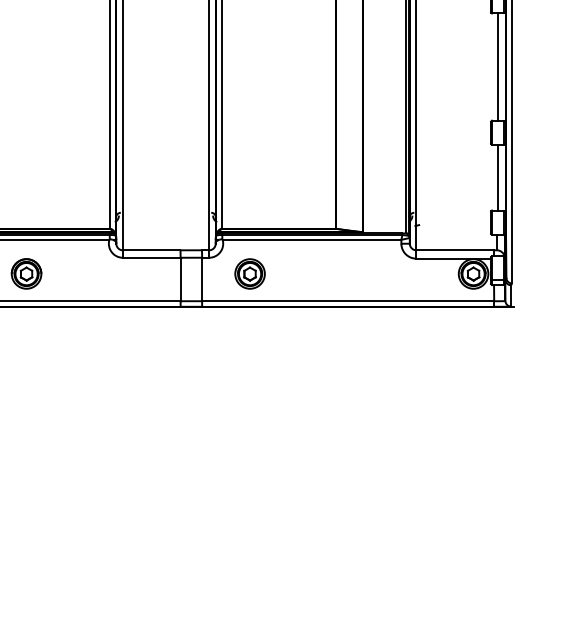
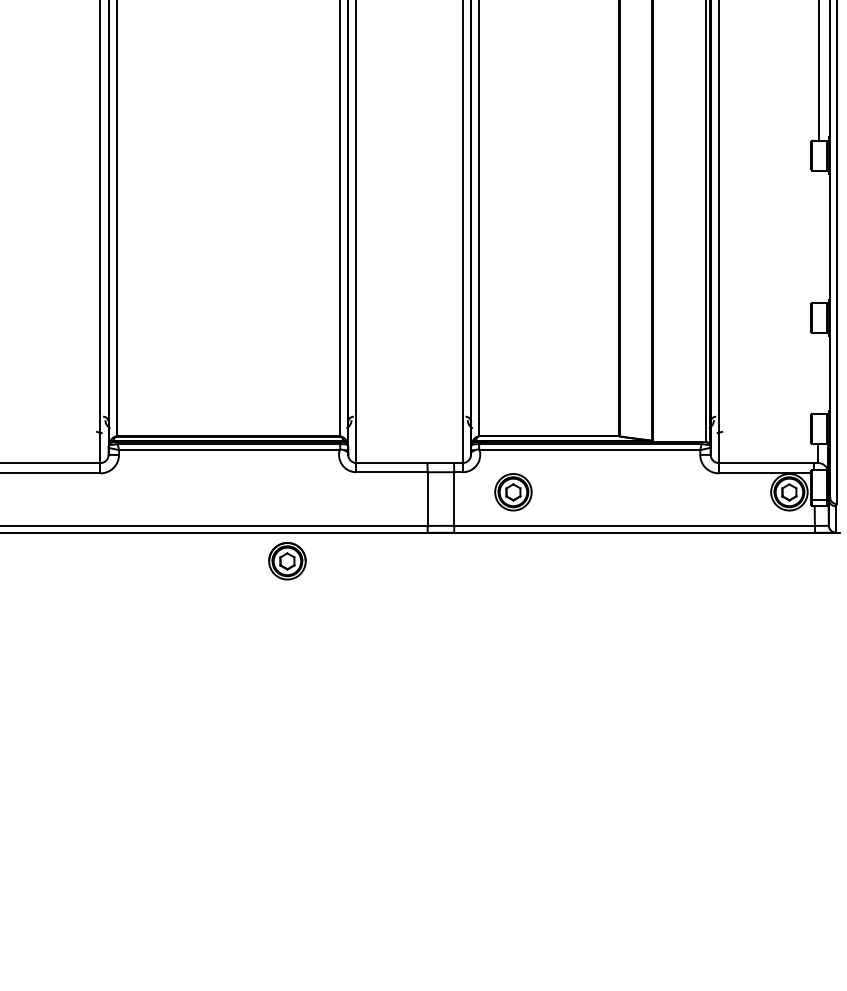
line: (497, 66) -> (819, 236), removed
line: (497, 177) -> (819, 372), removed
part: (26, 274) -> (287, 561), moved

